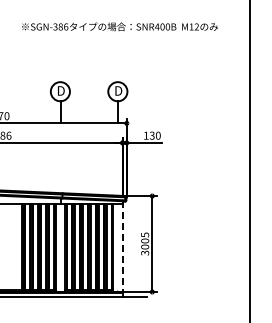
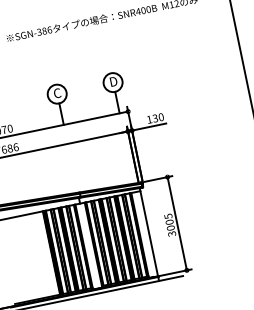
text: (60, 90) -> (57, 92), D -> C
line: (122, 247) -> (148, 233), dashed -> solid

